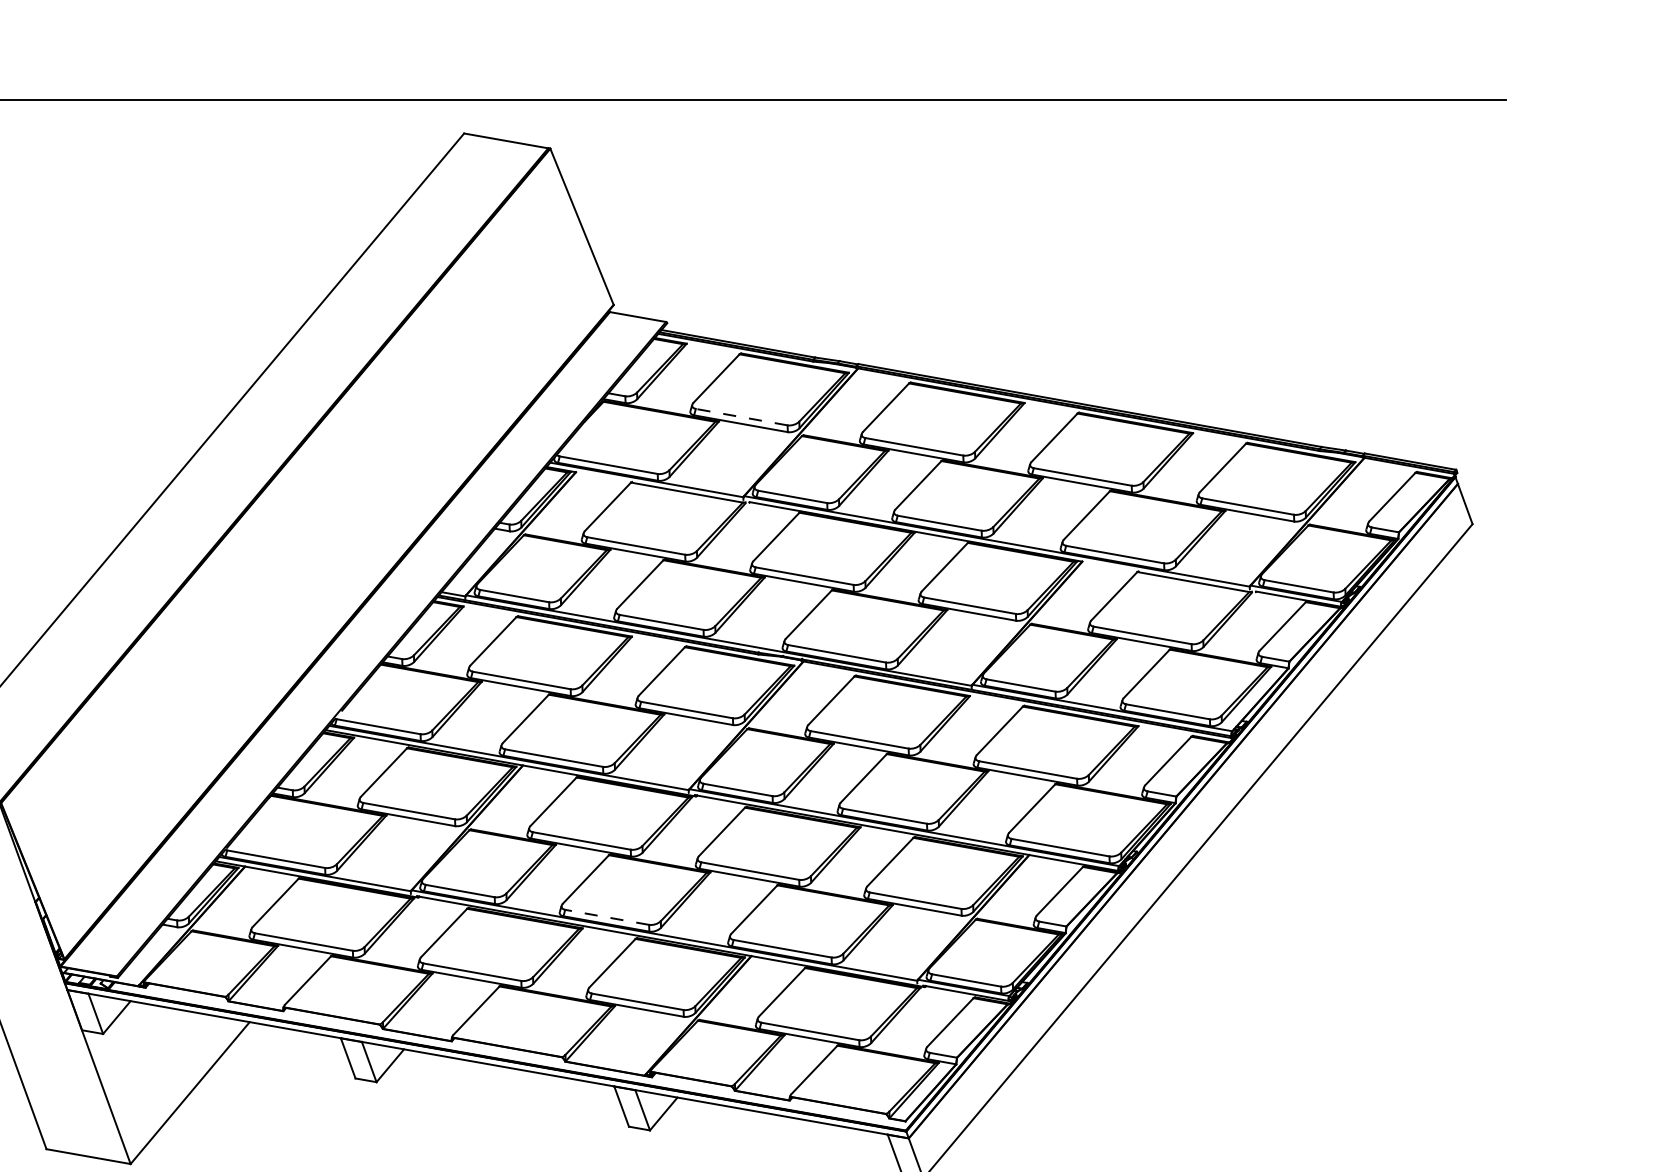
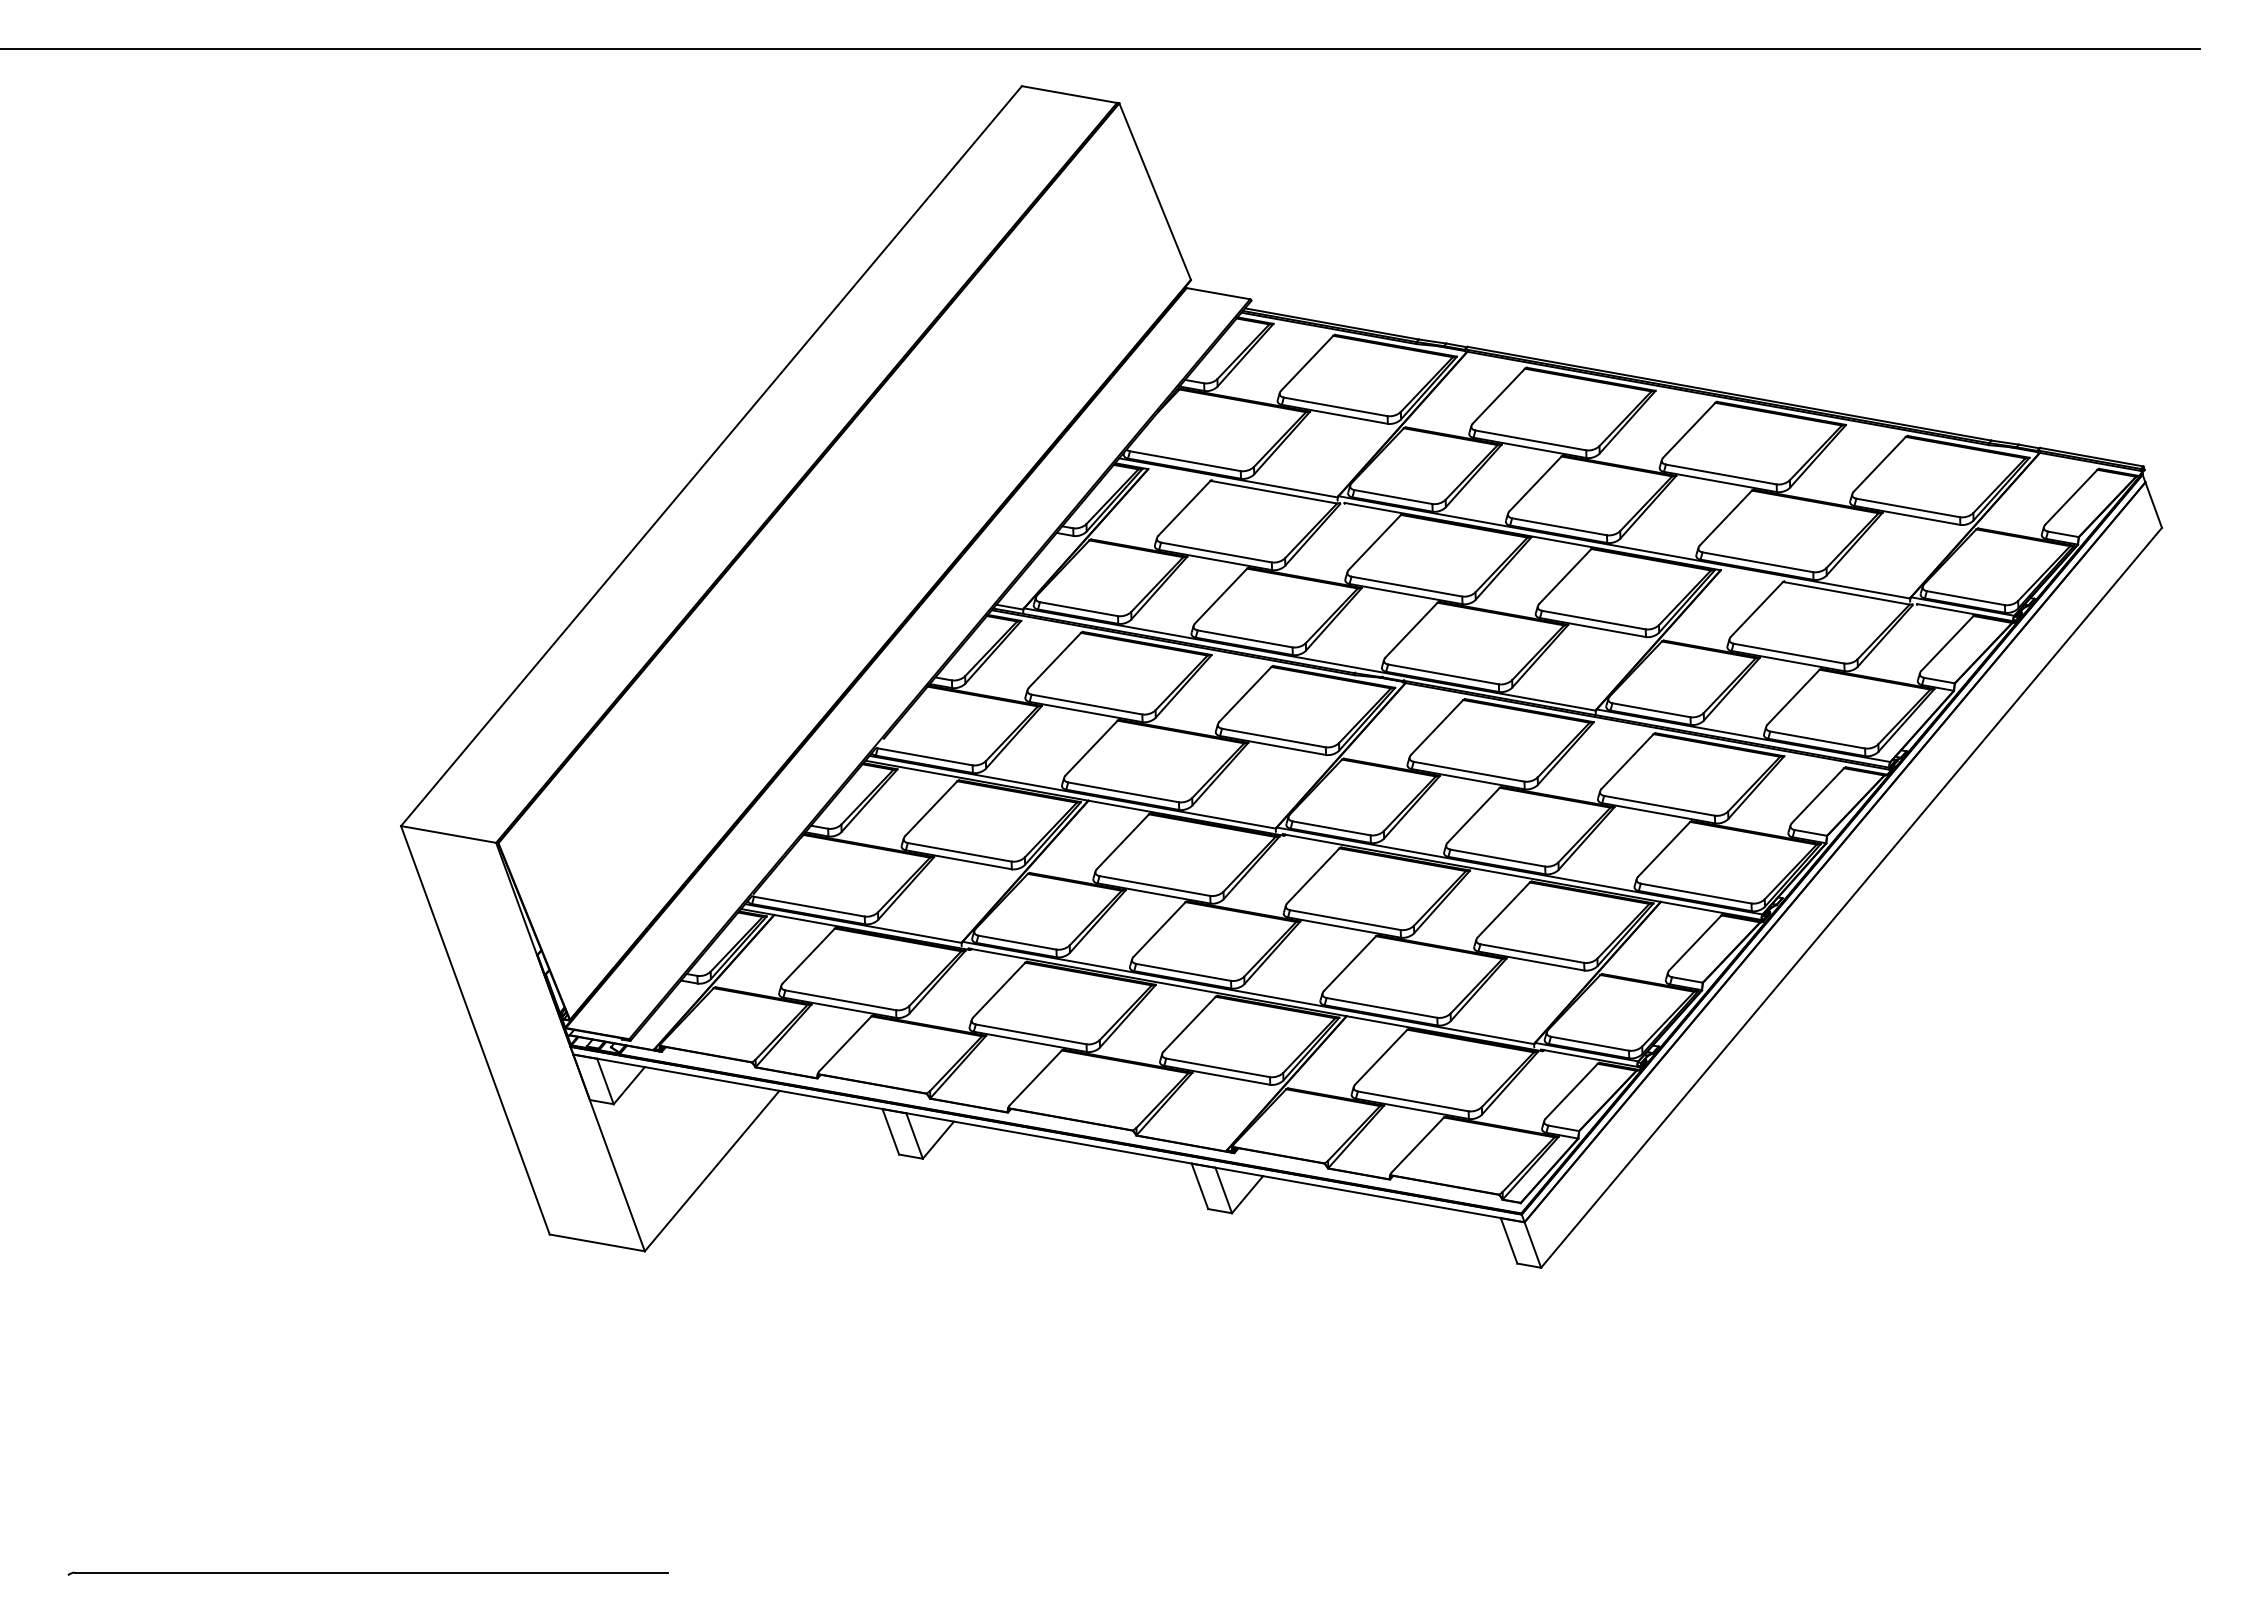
line: (741, 416) -> (1335, 406), dashed -> solid
line: (607, 917) -> (1183, 972), dashed -> solid

